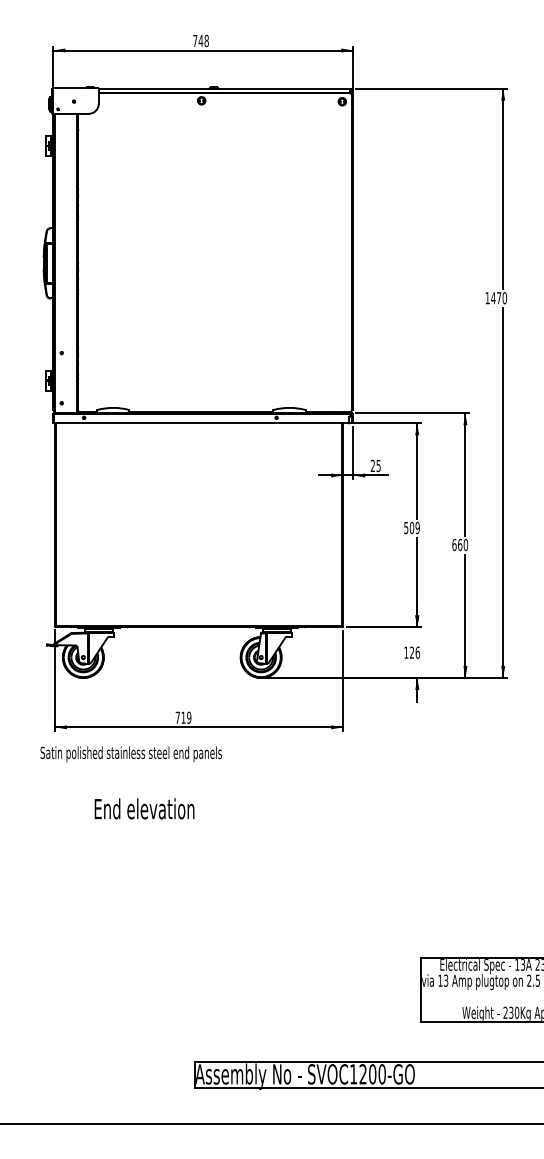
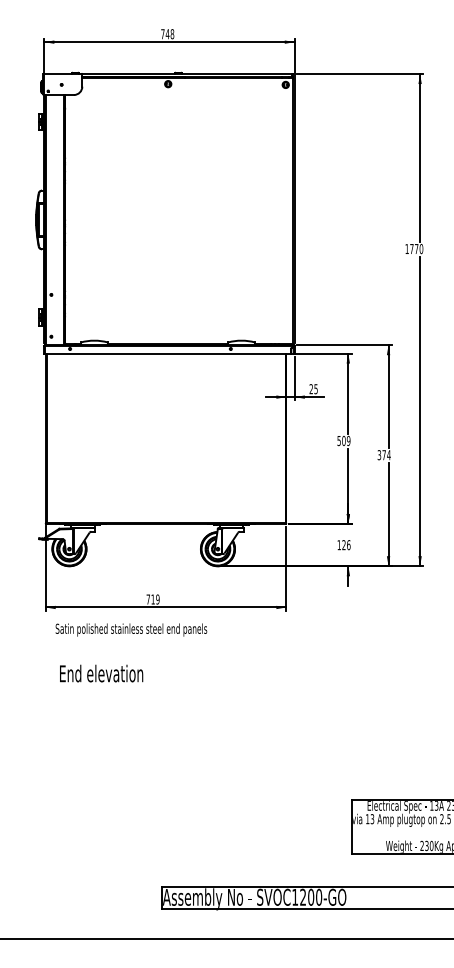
text: (492, 297) -> (411, 248), 1470 -> 1770
text: (459, 545) -> (383, 455), 660 -> 374
text: (131, 753) -> (131, 629), moved
text: (144, 808) -> (101, 673), moved

